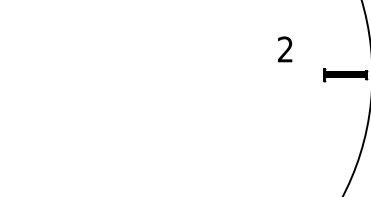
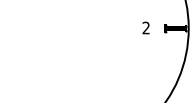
text: (283, 48) -> (145, 27), moved

